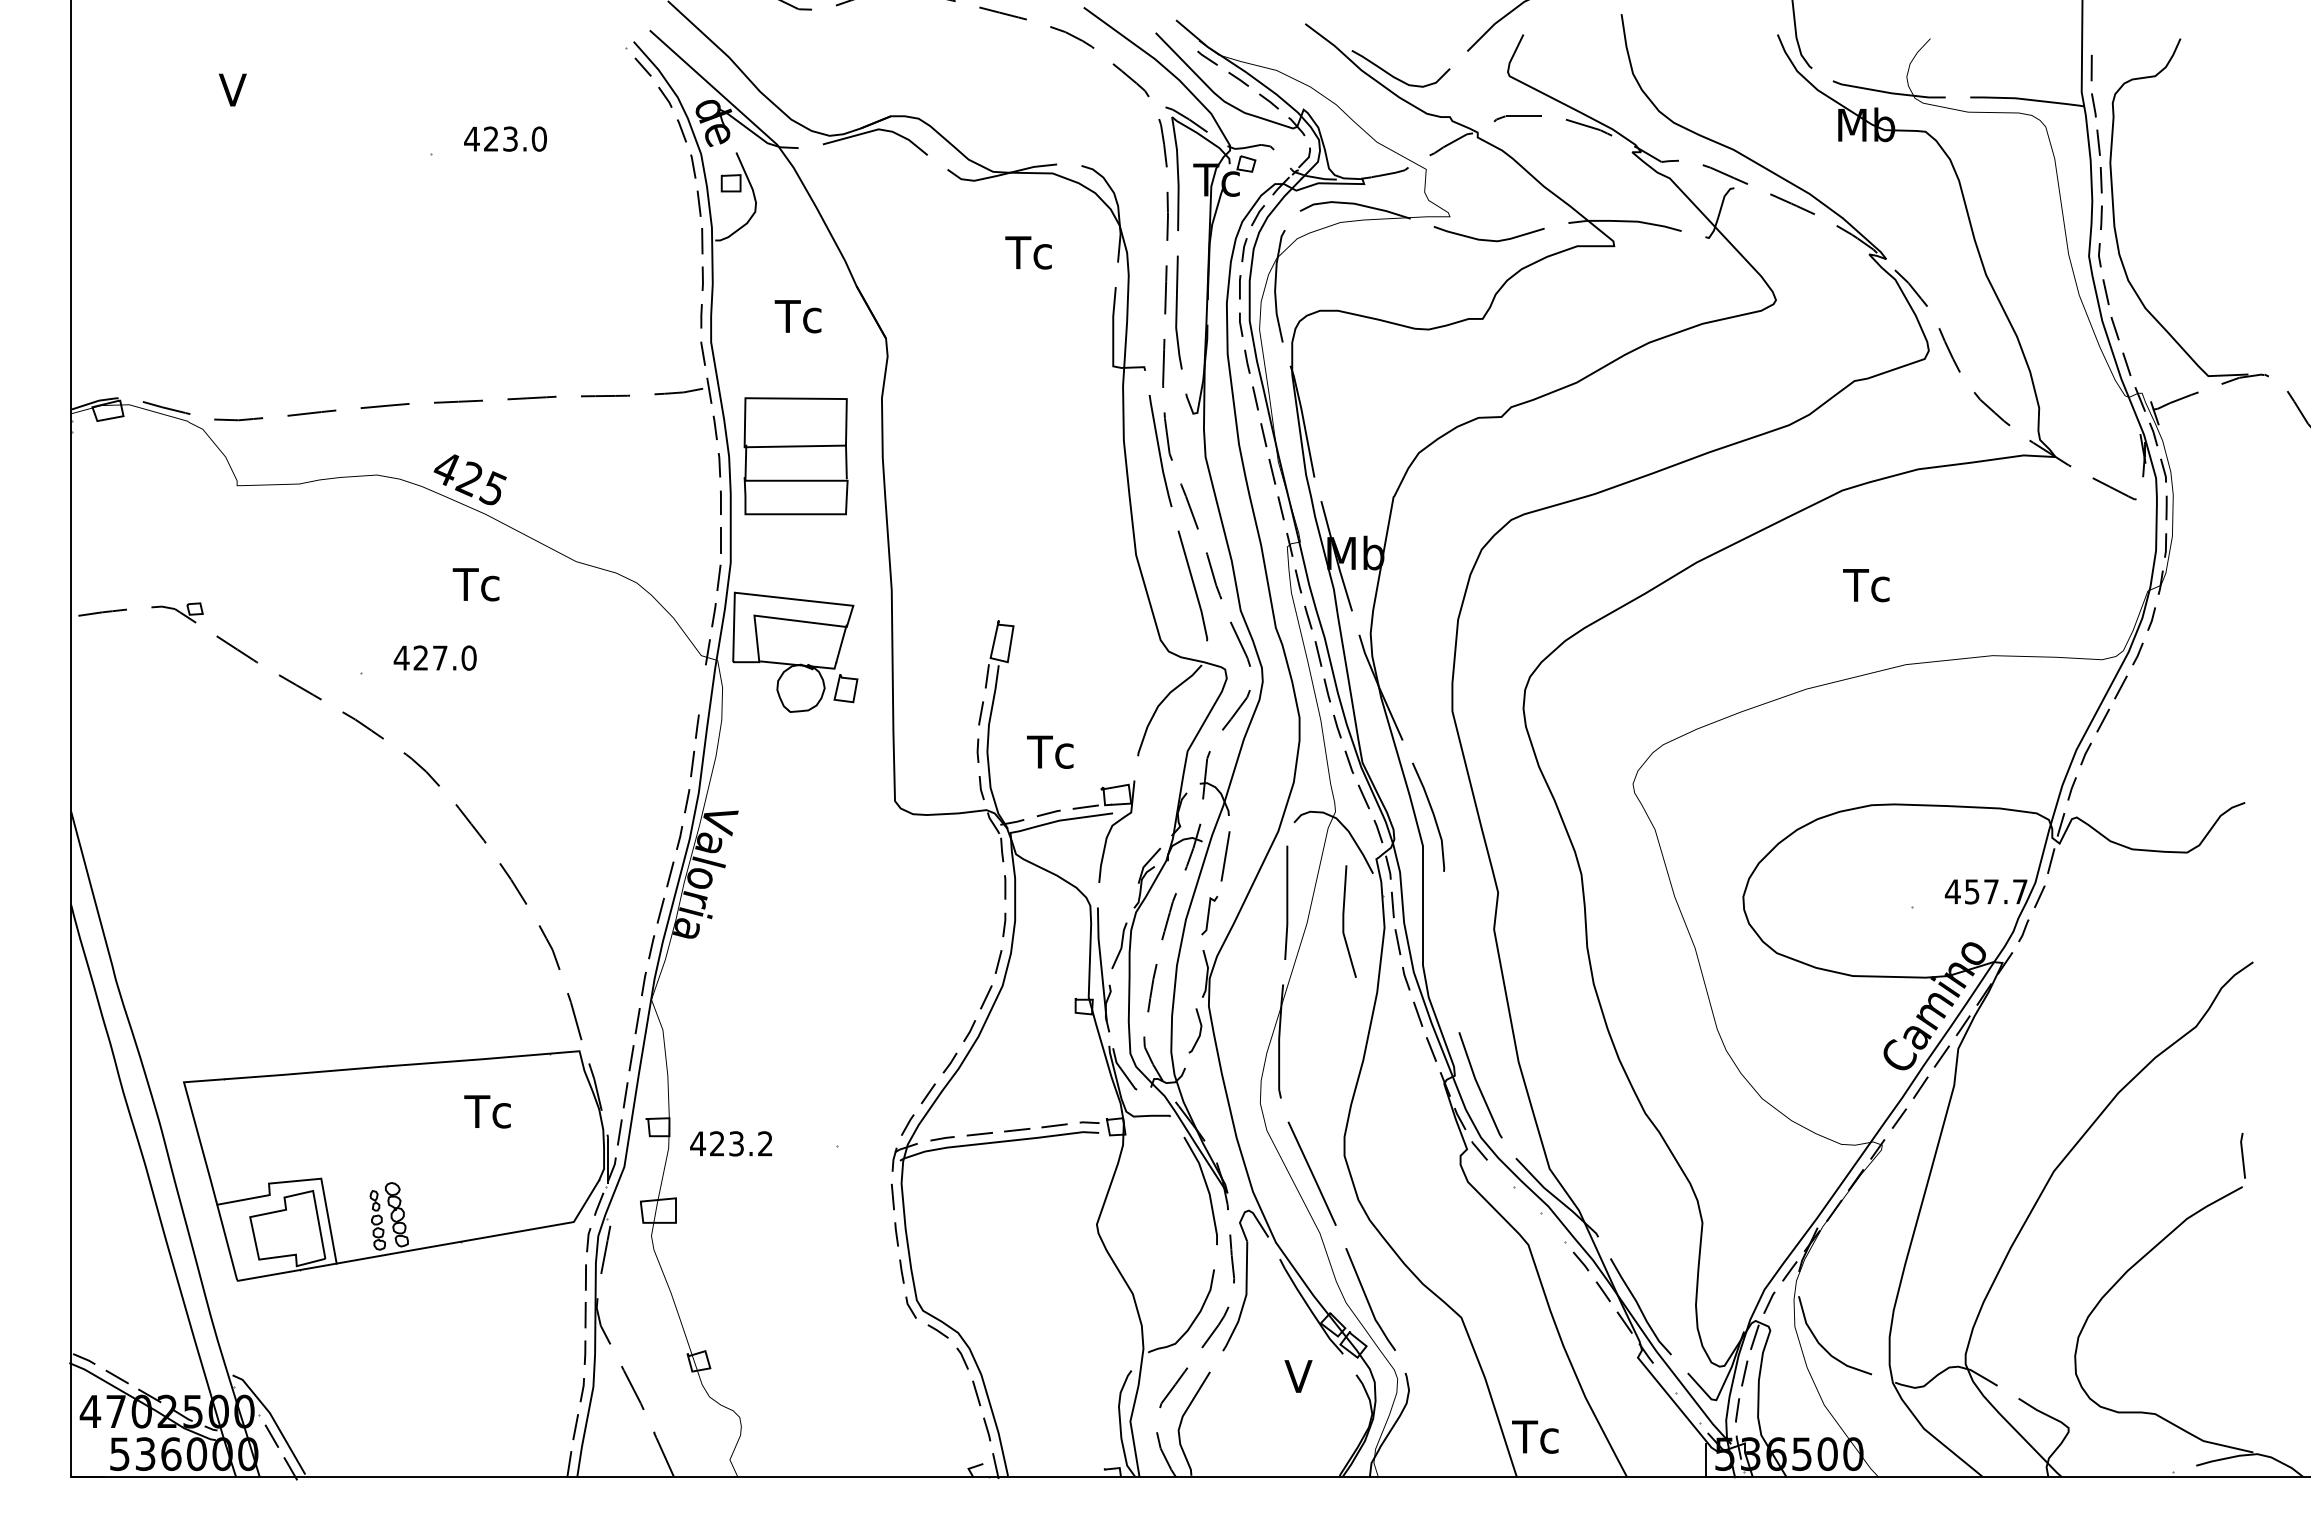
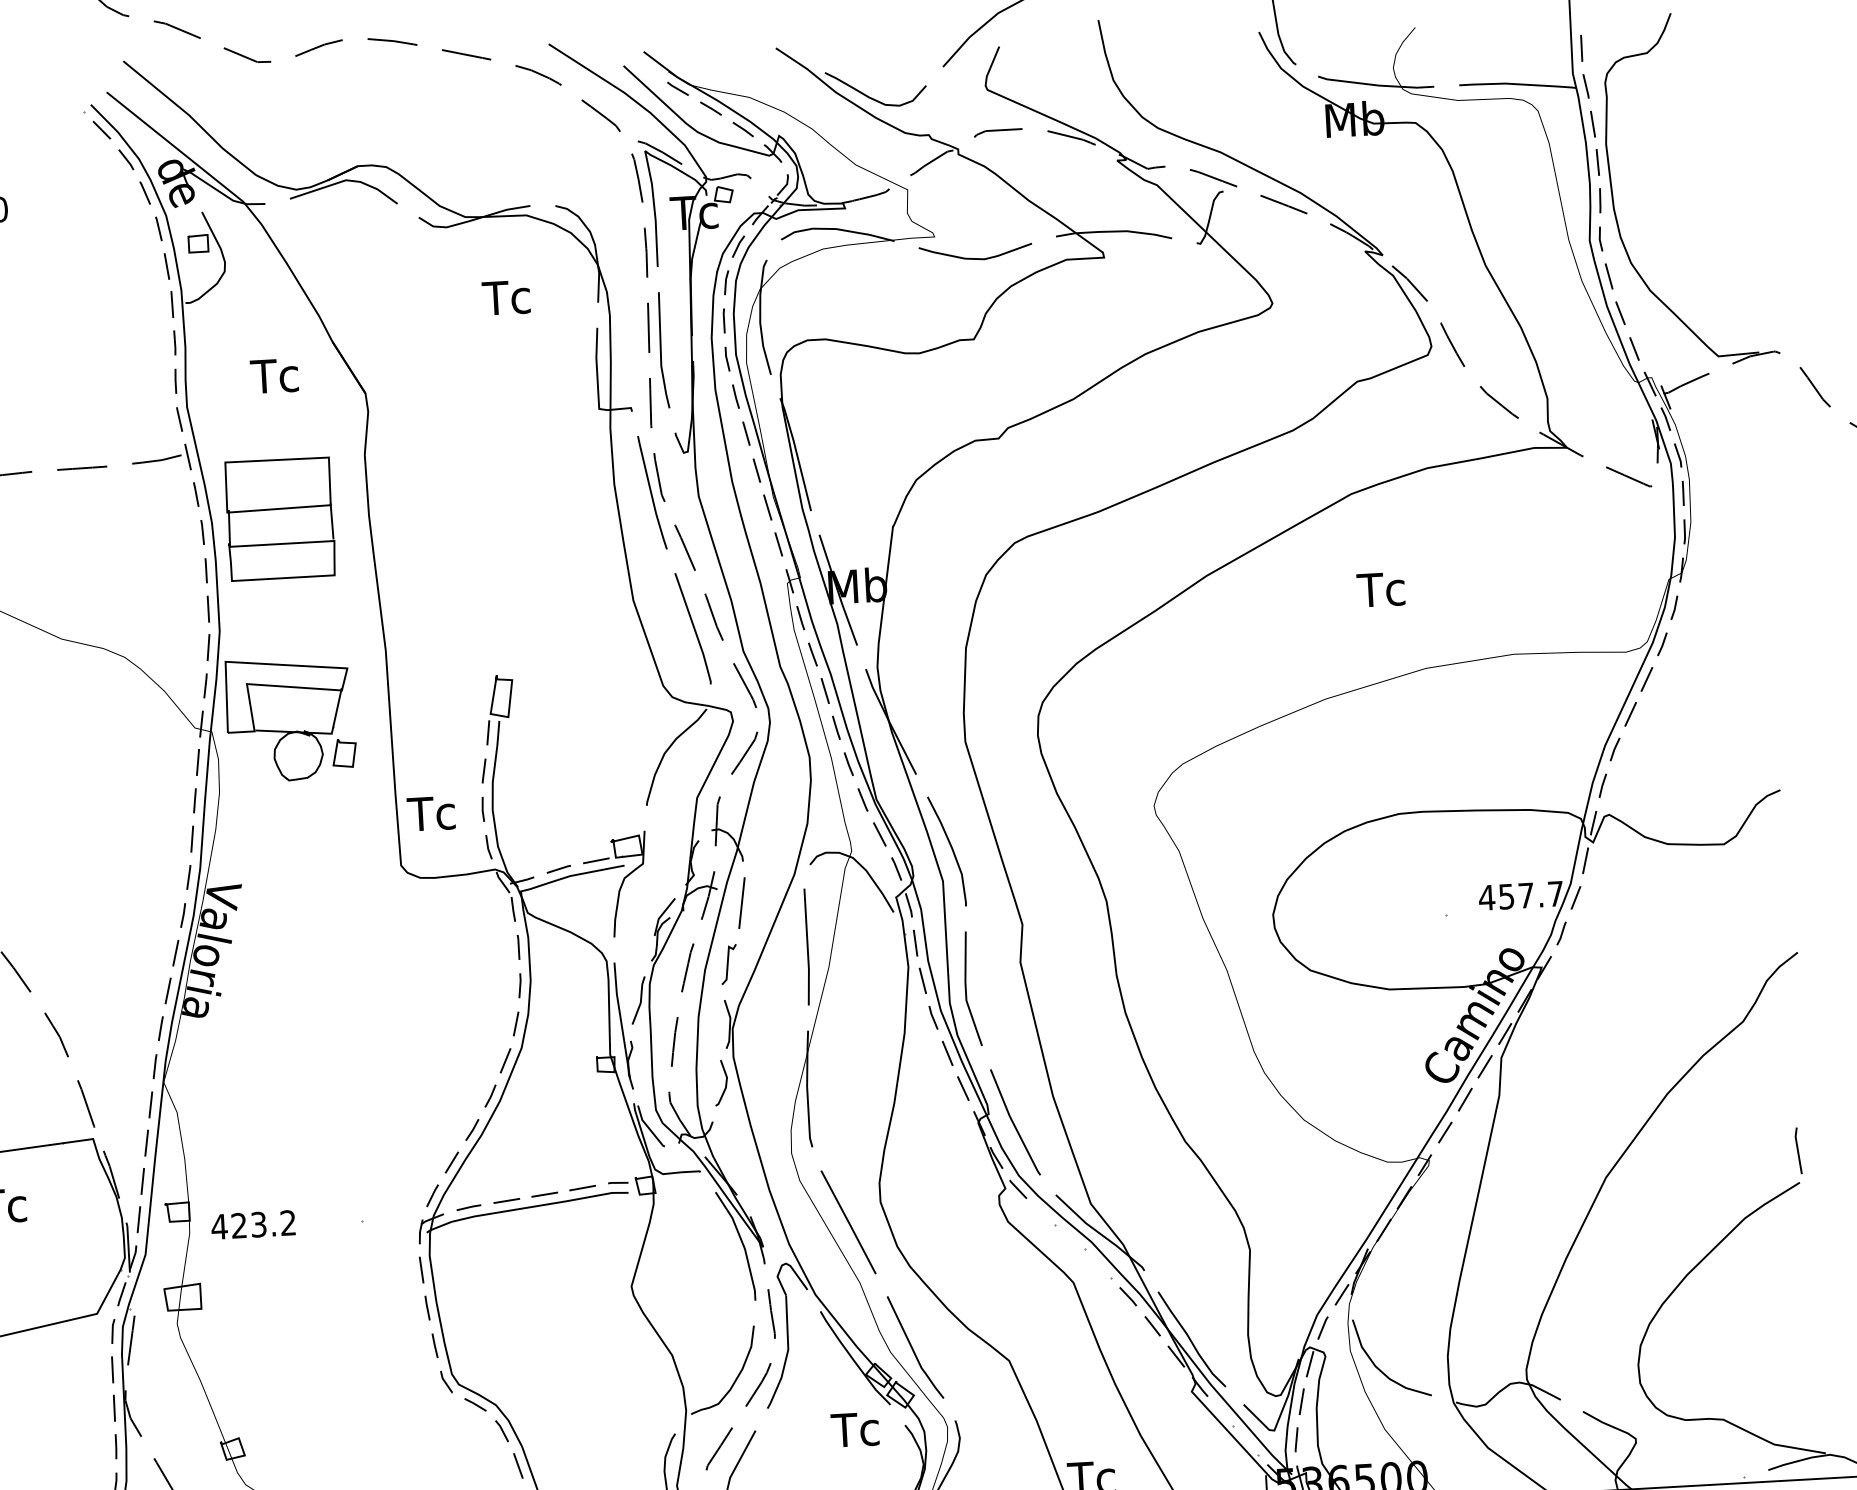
line: (702, 689) -> (198, 762), added
text: (1050, 751) -> (431, 812), moved
line: (1344, 921) -> (966, 989), moved
text: (1307, 1376) -> (855, 1429), V -> Tc

